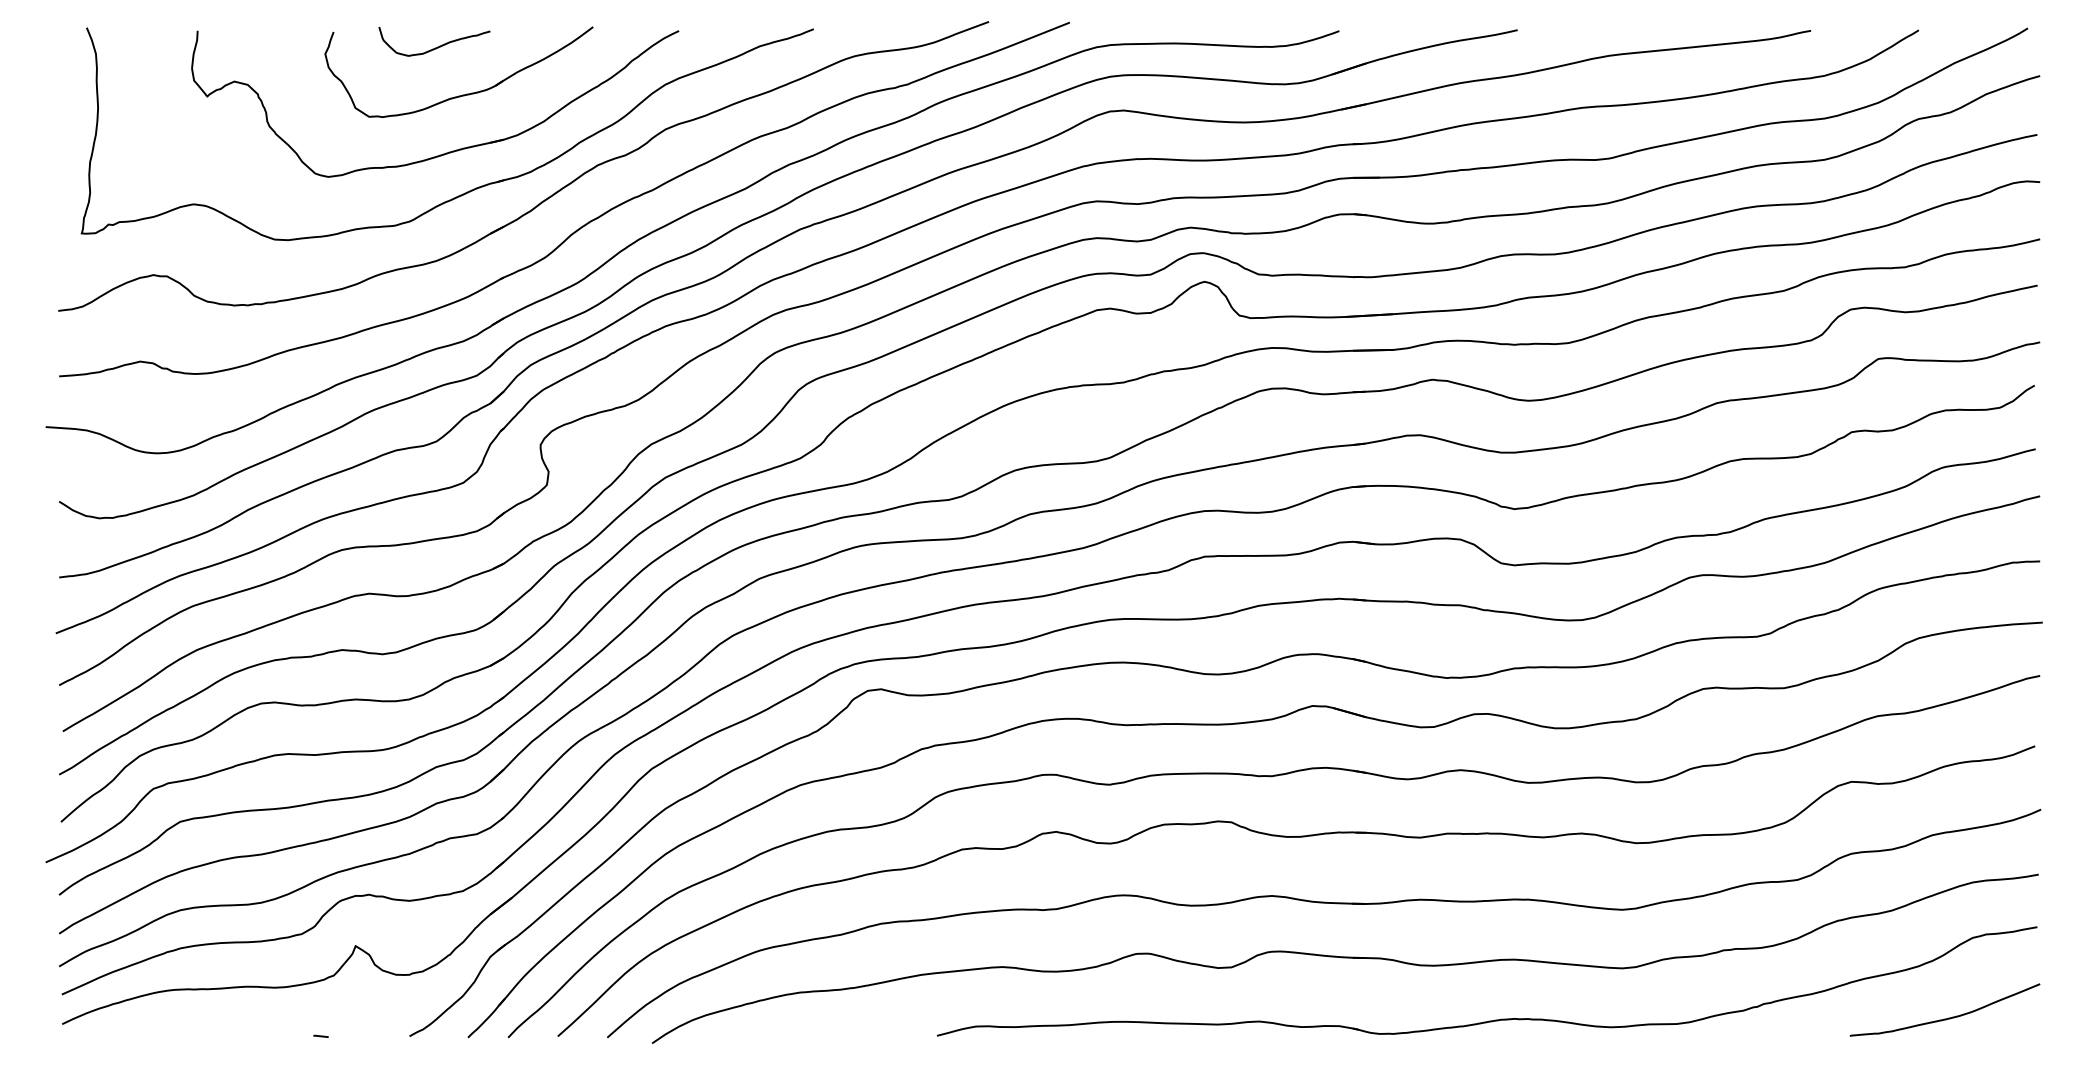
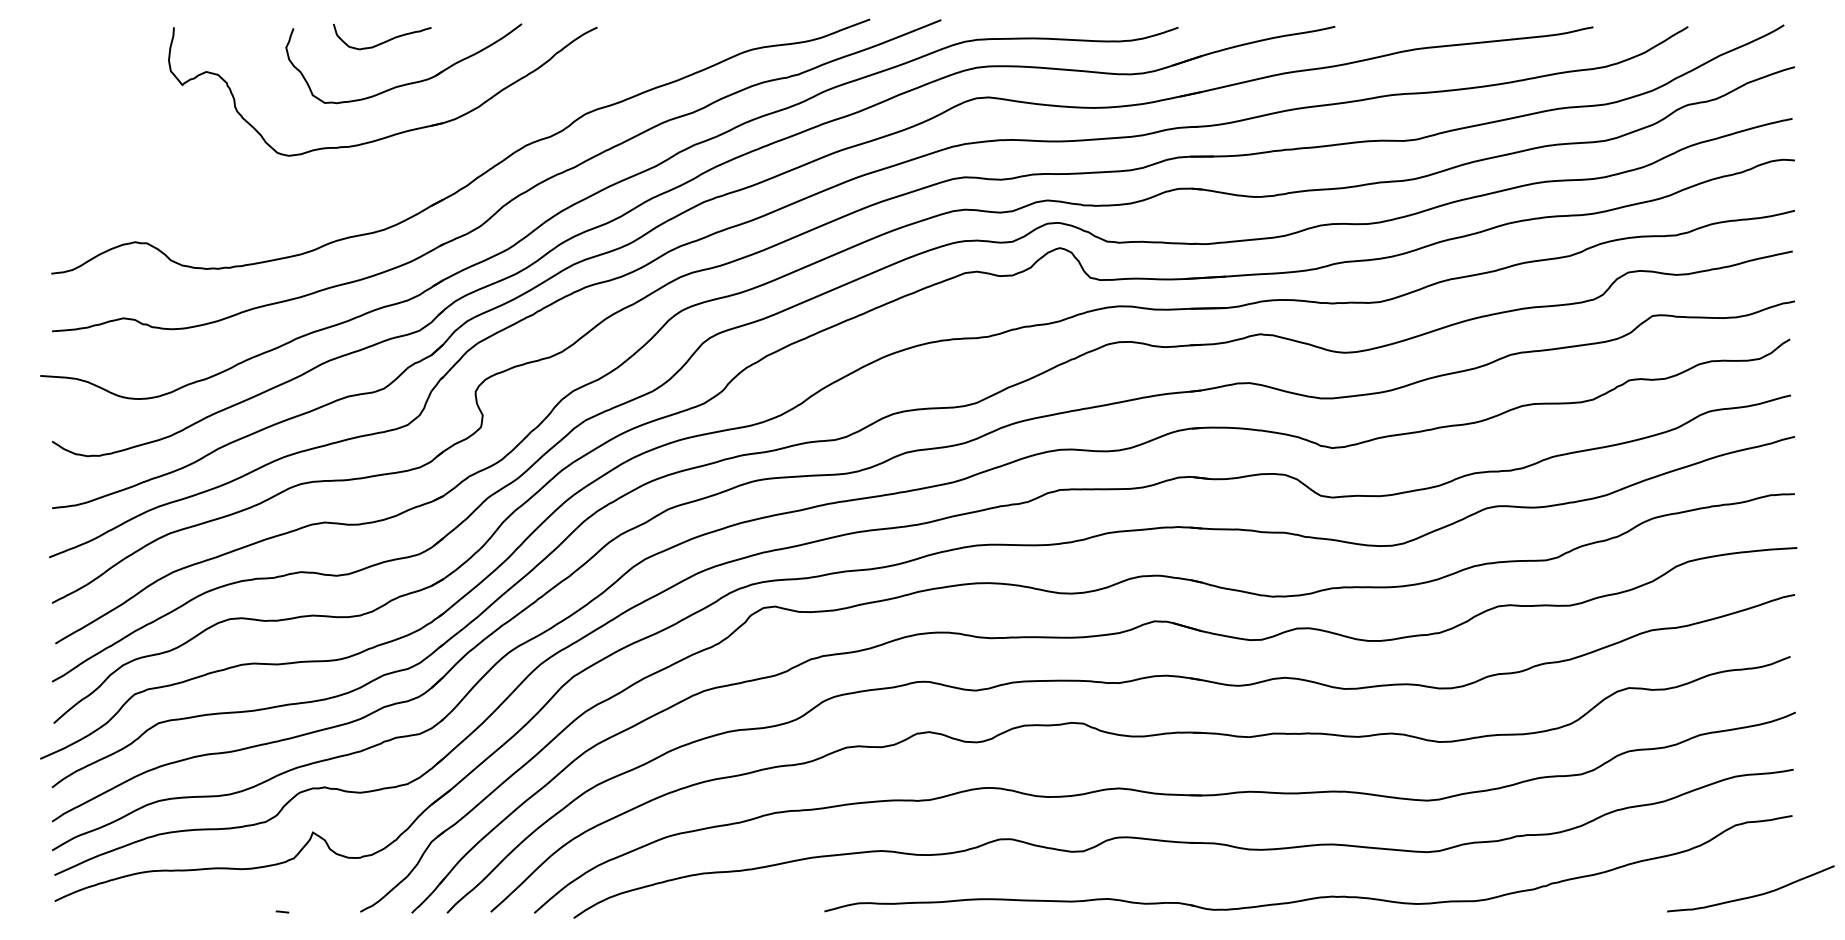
part: (473, 188) -> (416, 166), removed
curve: (1948, 1017) -> (1753, 895), moved

